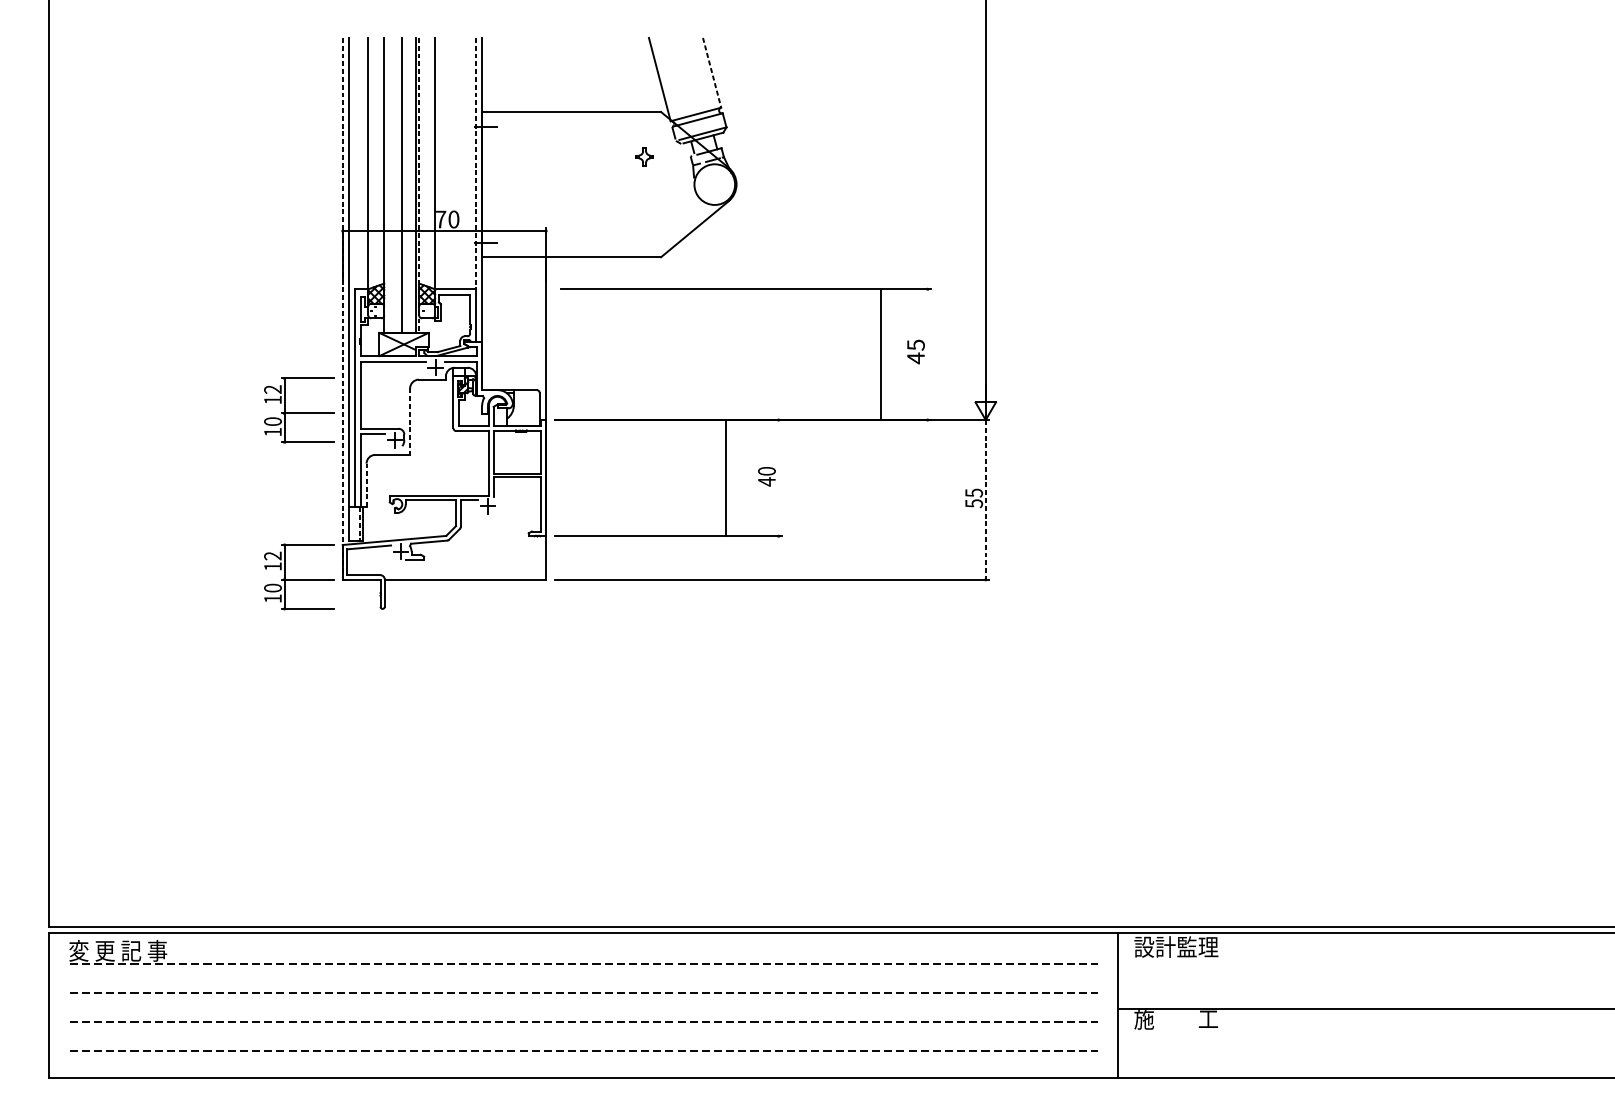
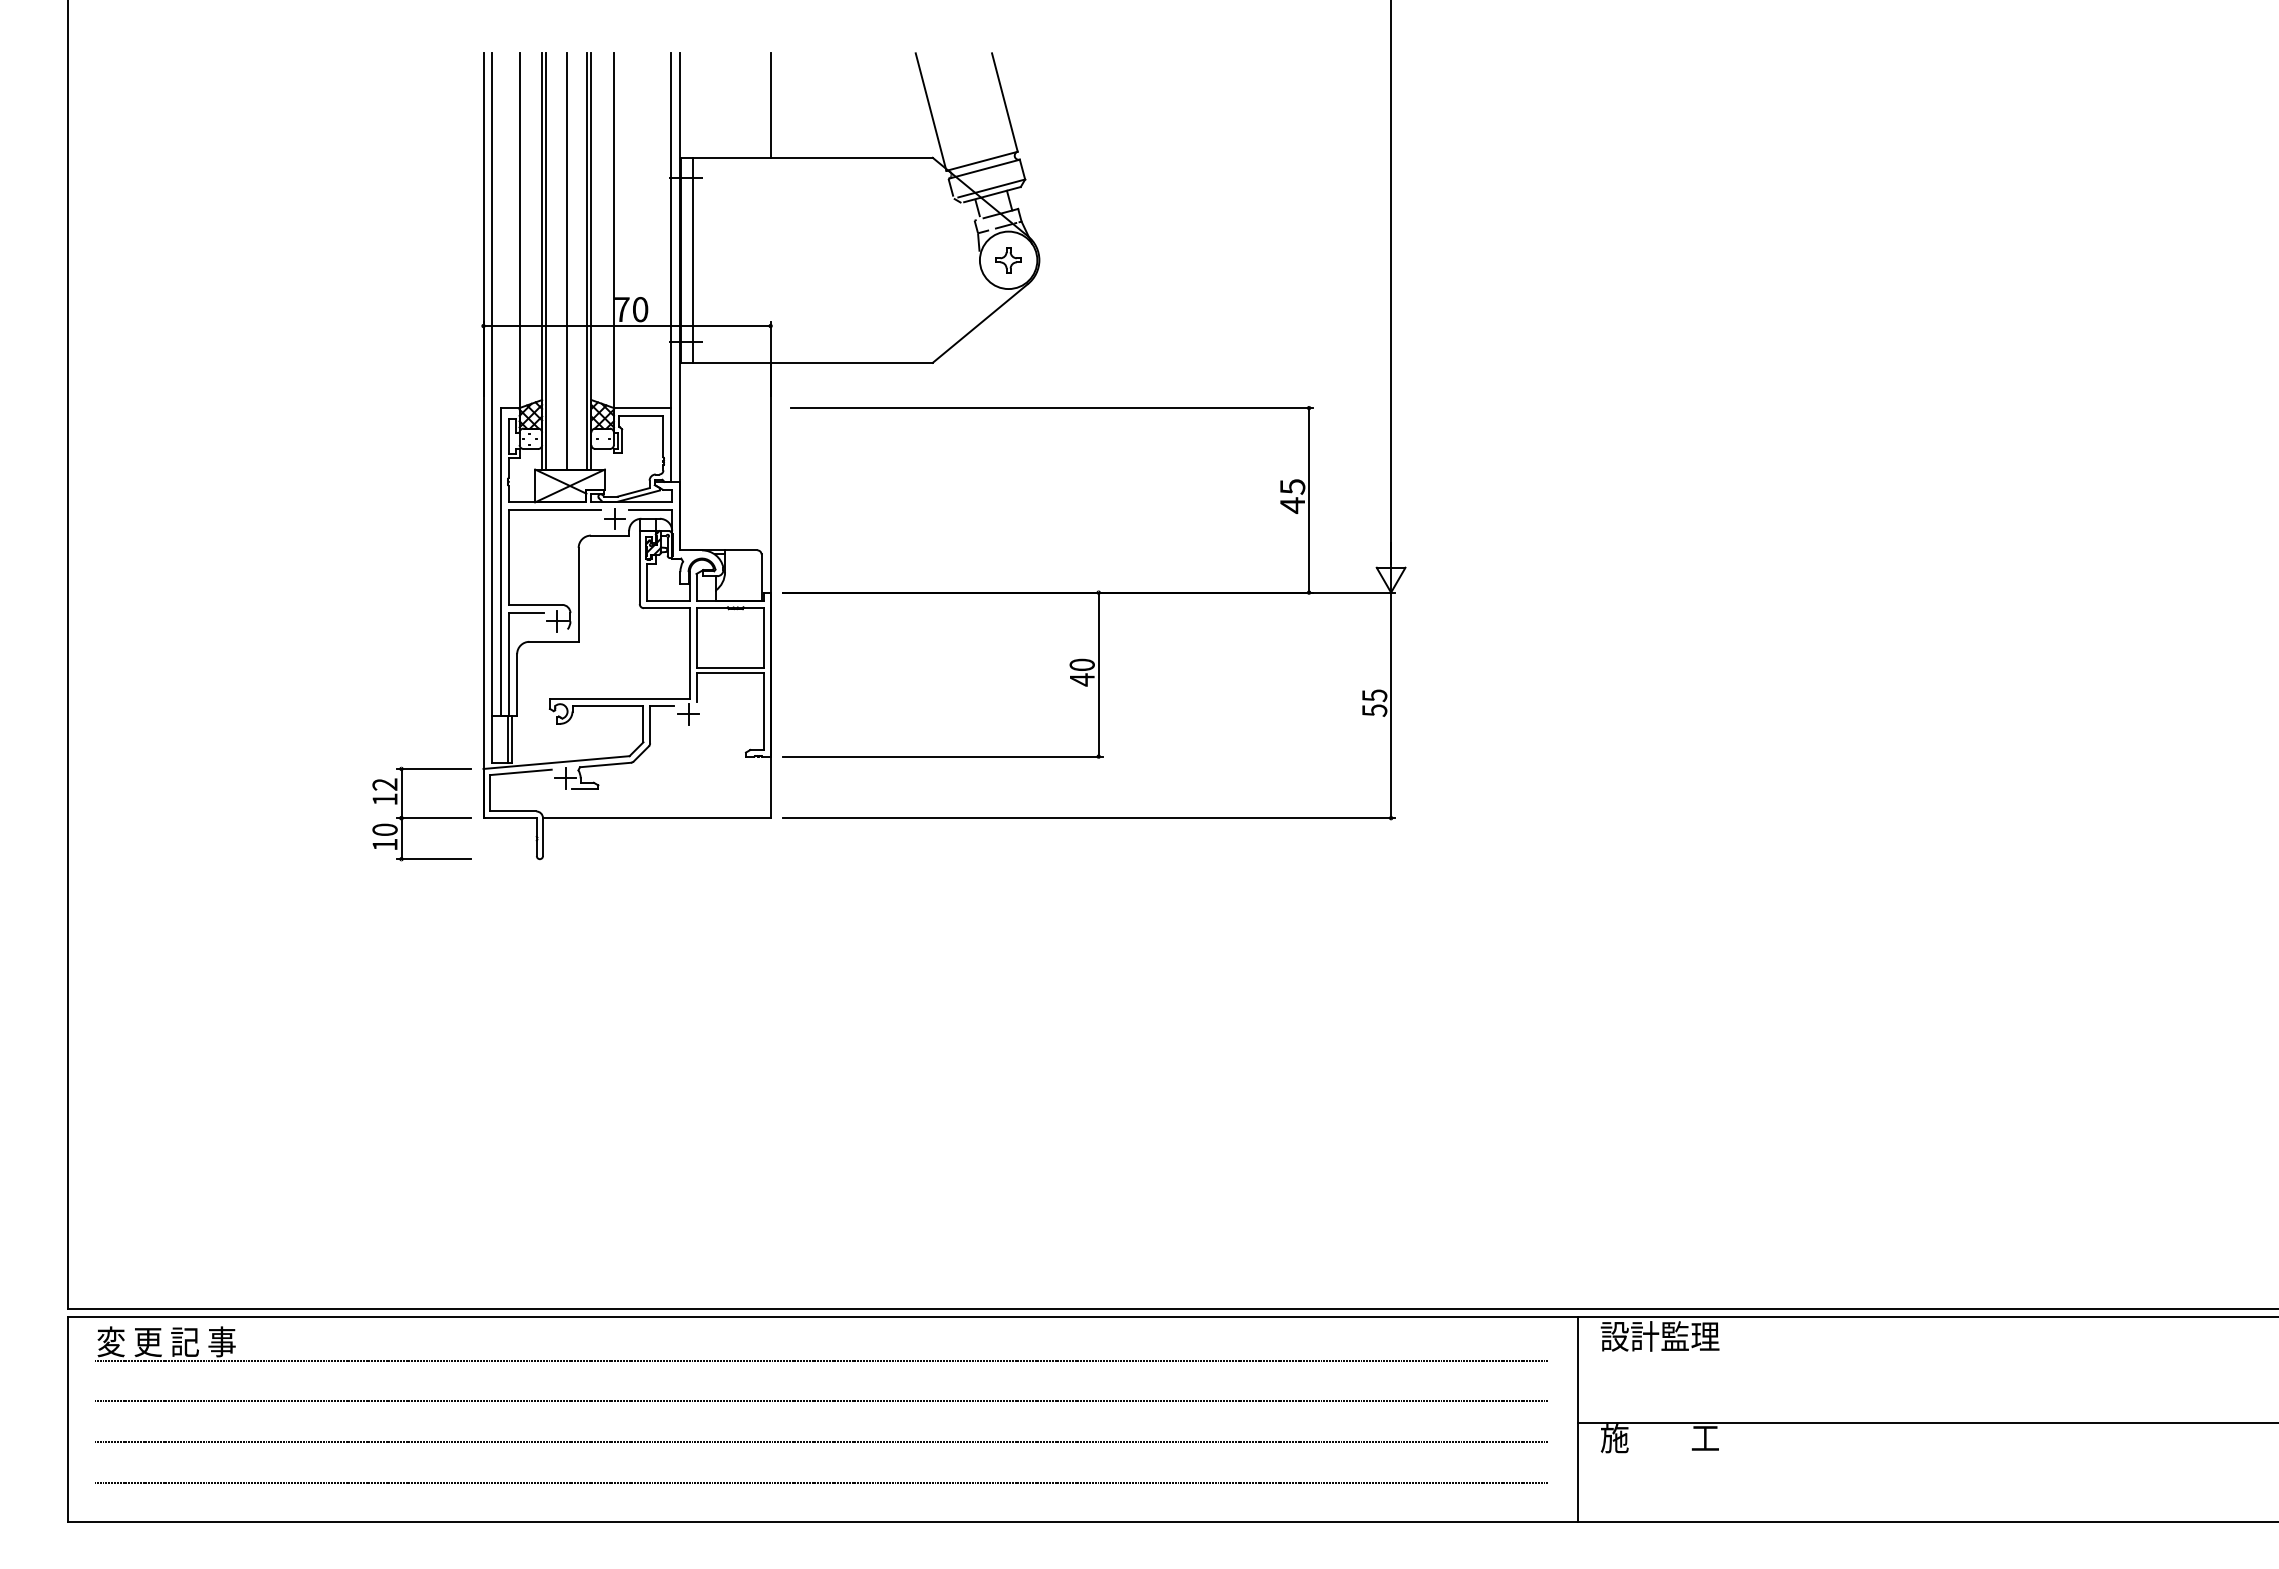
line: (711, 72) -> (1004, 102), dashed -> solid
line: (546, 74) -> (770, 105), added
part: (644, 157) -> (1008, 260), moved
line: (475, 164) -> (671, 231), dashed -> solid
line: (490, 184) -> (692, 259), added
line: (387, 185) -> (546, 261), added
line: (419, 185) -> (591, 261), dashed -> solid
line: (342, 309) -> (483, 436), dashed -> solid
line: (881, 354) -> (1309, 500), moved
part: (298, 410) -> (421, 578), removed
line: (410, 421) -> (578, 594), dashed -> solid
line: (726, 478) -> (1098, 674), moved
line: (366, 485) -> (517, 684), dashed -> solid
line: (986, 500) -> (1391, 705), dashed -> solid
line: (359, 524) -> (507, 739), dashed -> solid

